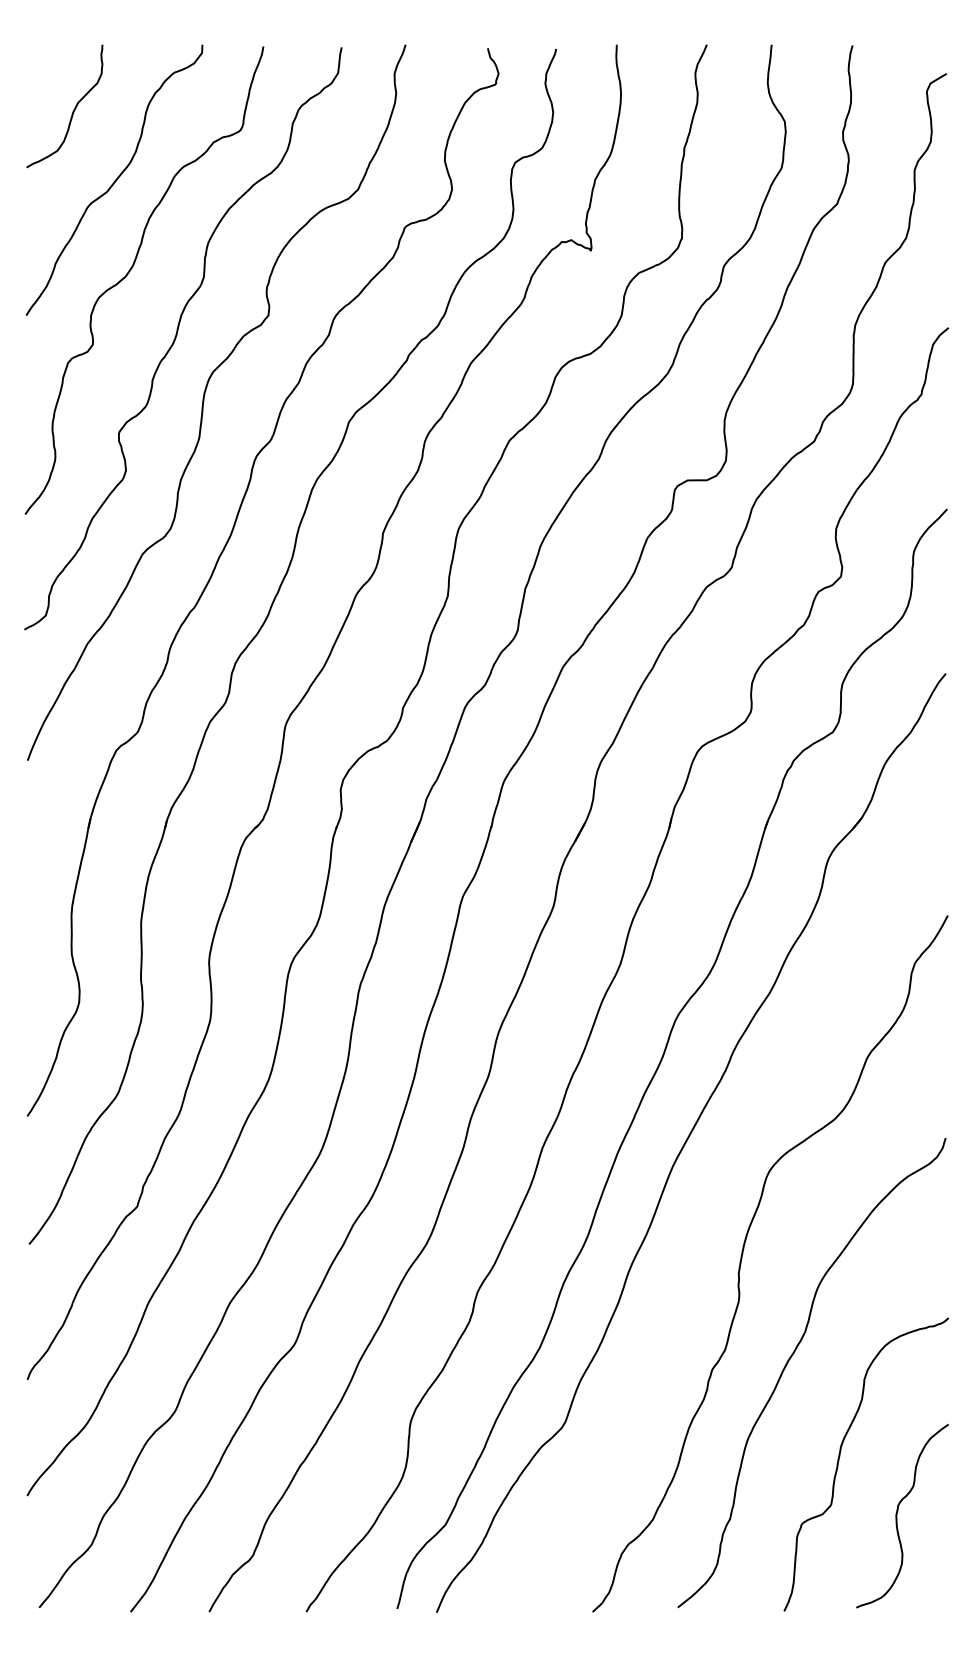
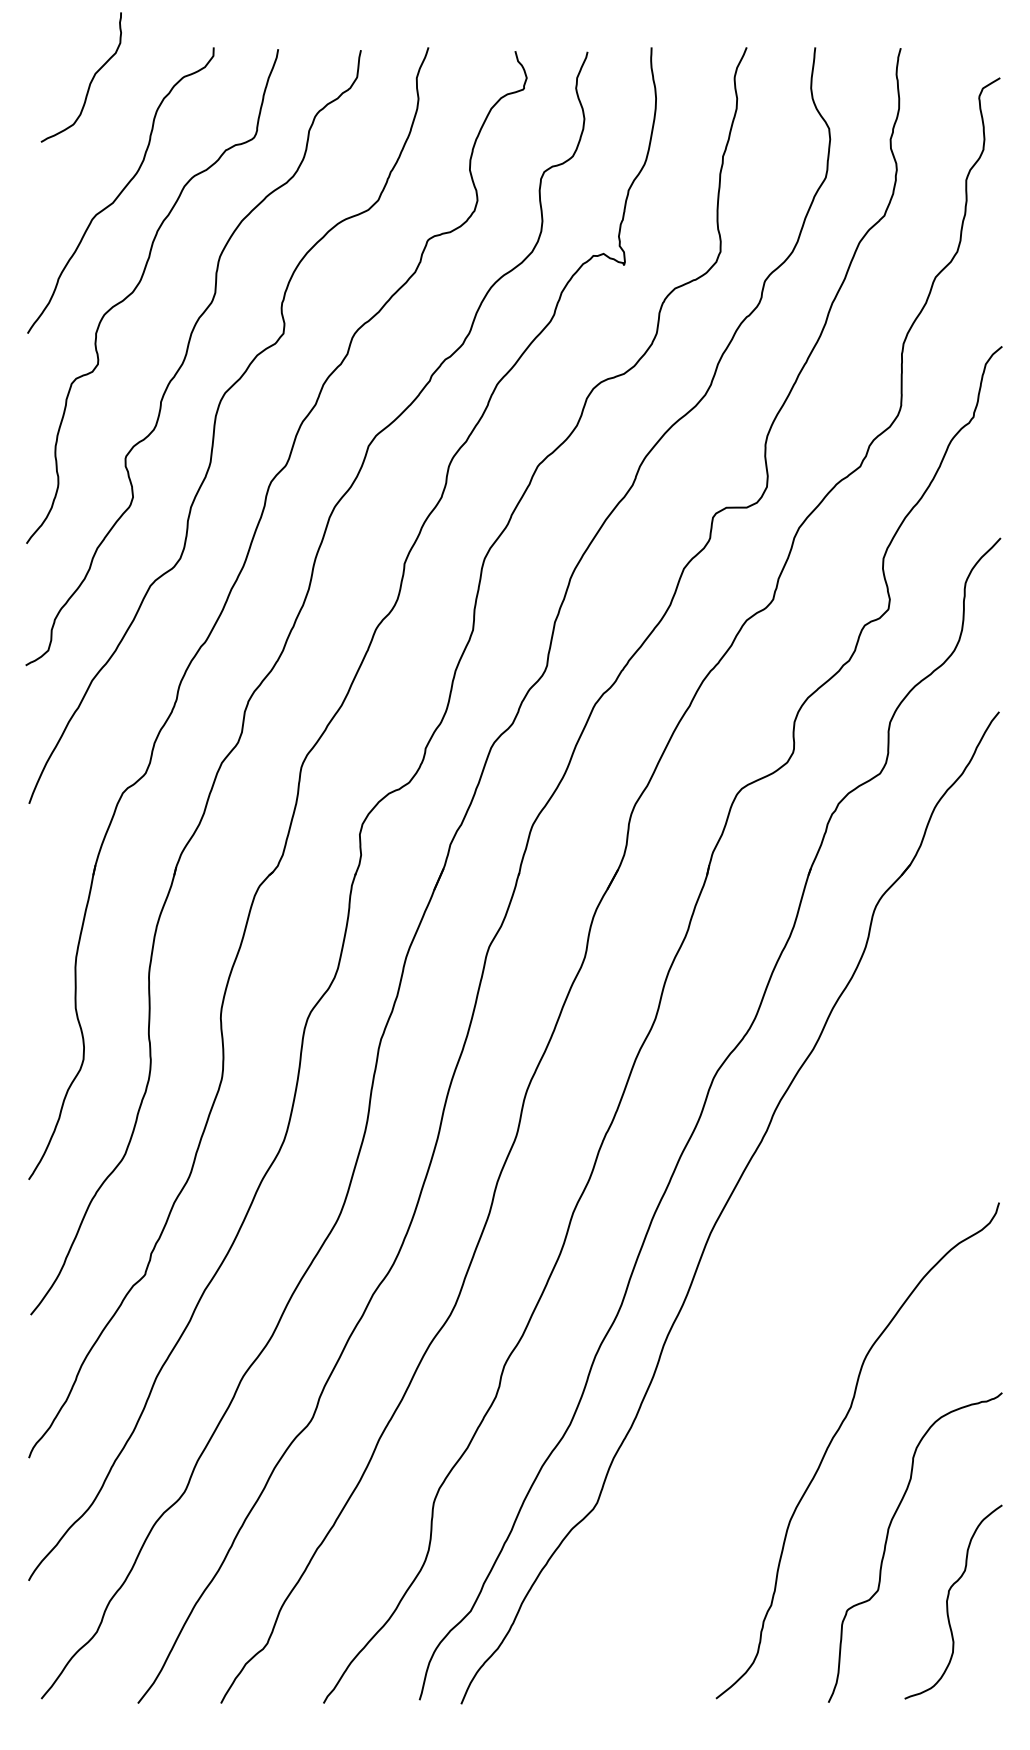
curve: (73, 110) -> (90, 81), moved
curve: (742, 1258) -> (784, 1329), removed

